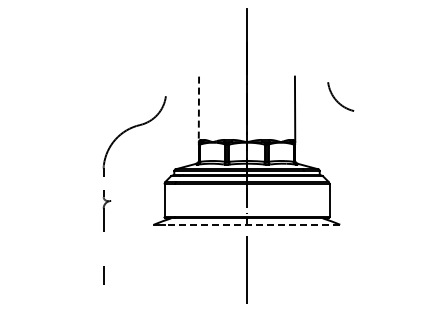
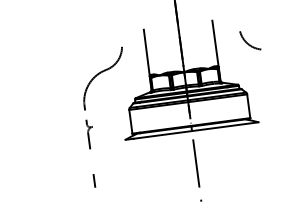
arc: (336, 99) -> (247, 42), moved
line: (198, 109) -> (146, 53), dashed -> solid
line: (252, 224) -> (195, 130), dashed -> solid

